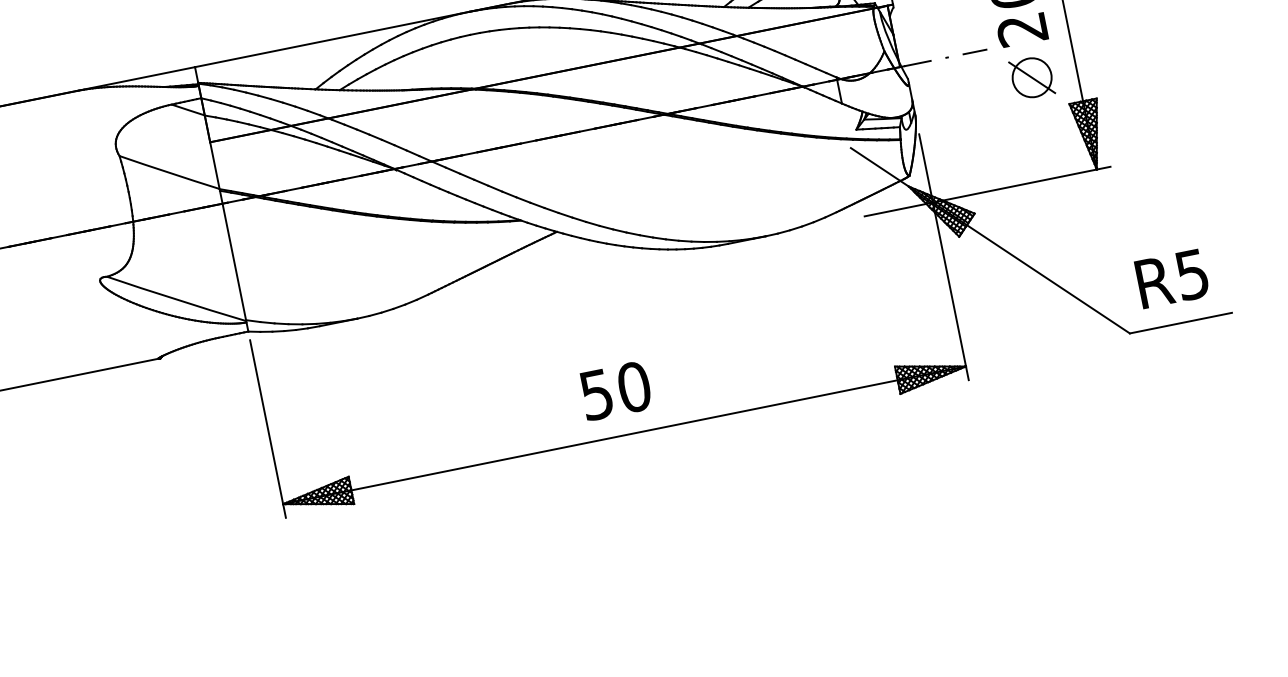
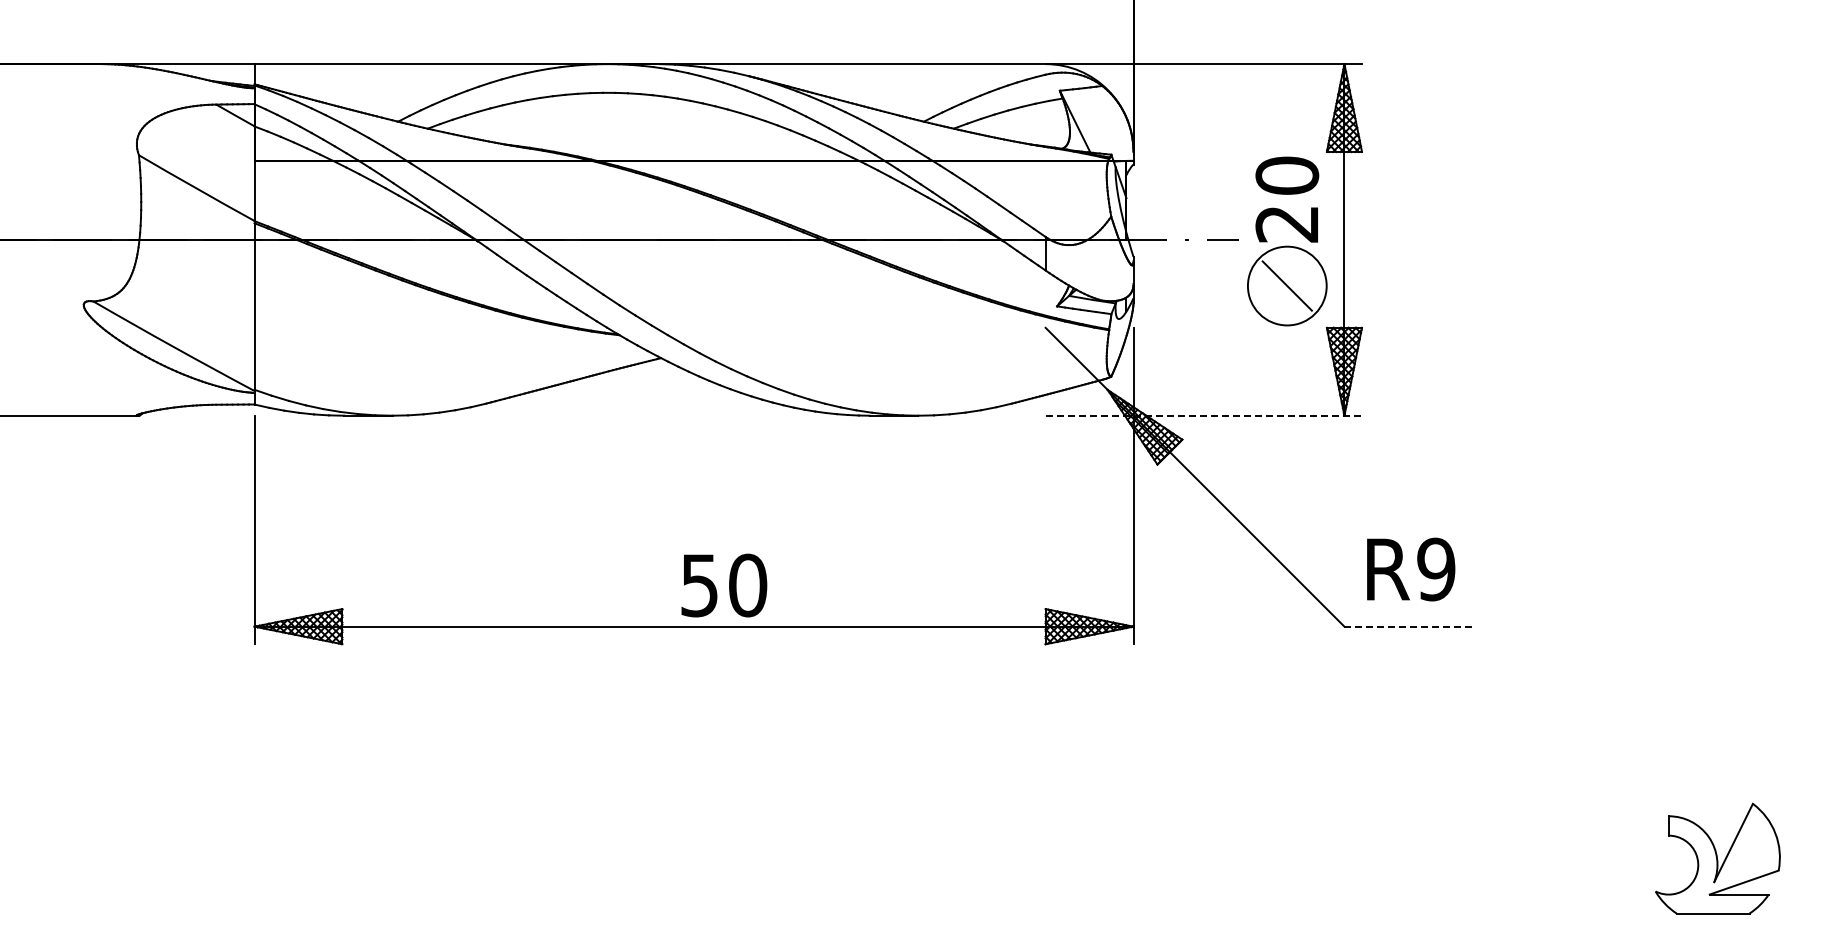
circle: (1031, 77) -> (1286, 285), size x1.6
line: (988, 191) -> (1204, 415), solid -> dashed
text: (1192, 274) -> (1436, 569), R5 -> R9
line: (1181, 322) -> (1410, 626), solid -> dashed
text: (616, 390) -> (724, 585), moved

